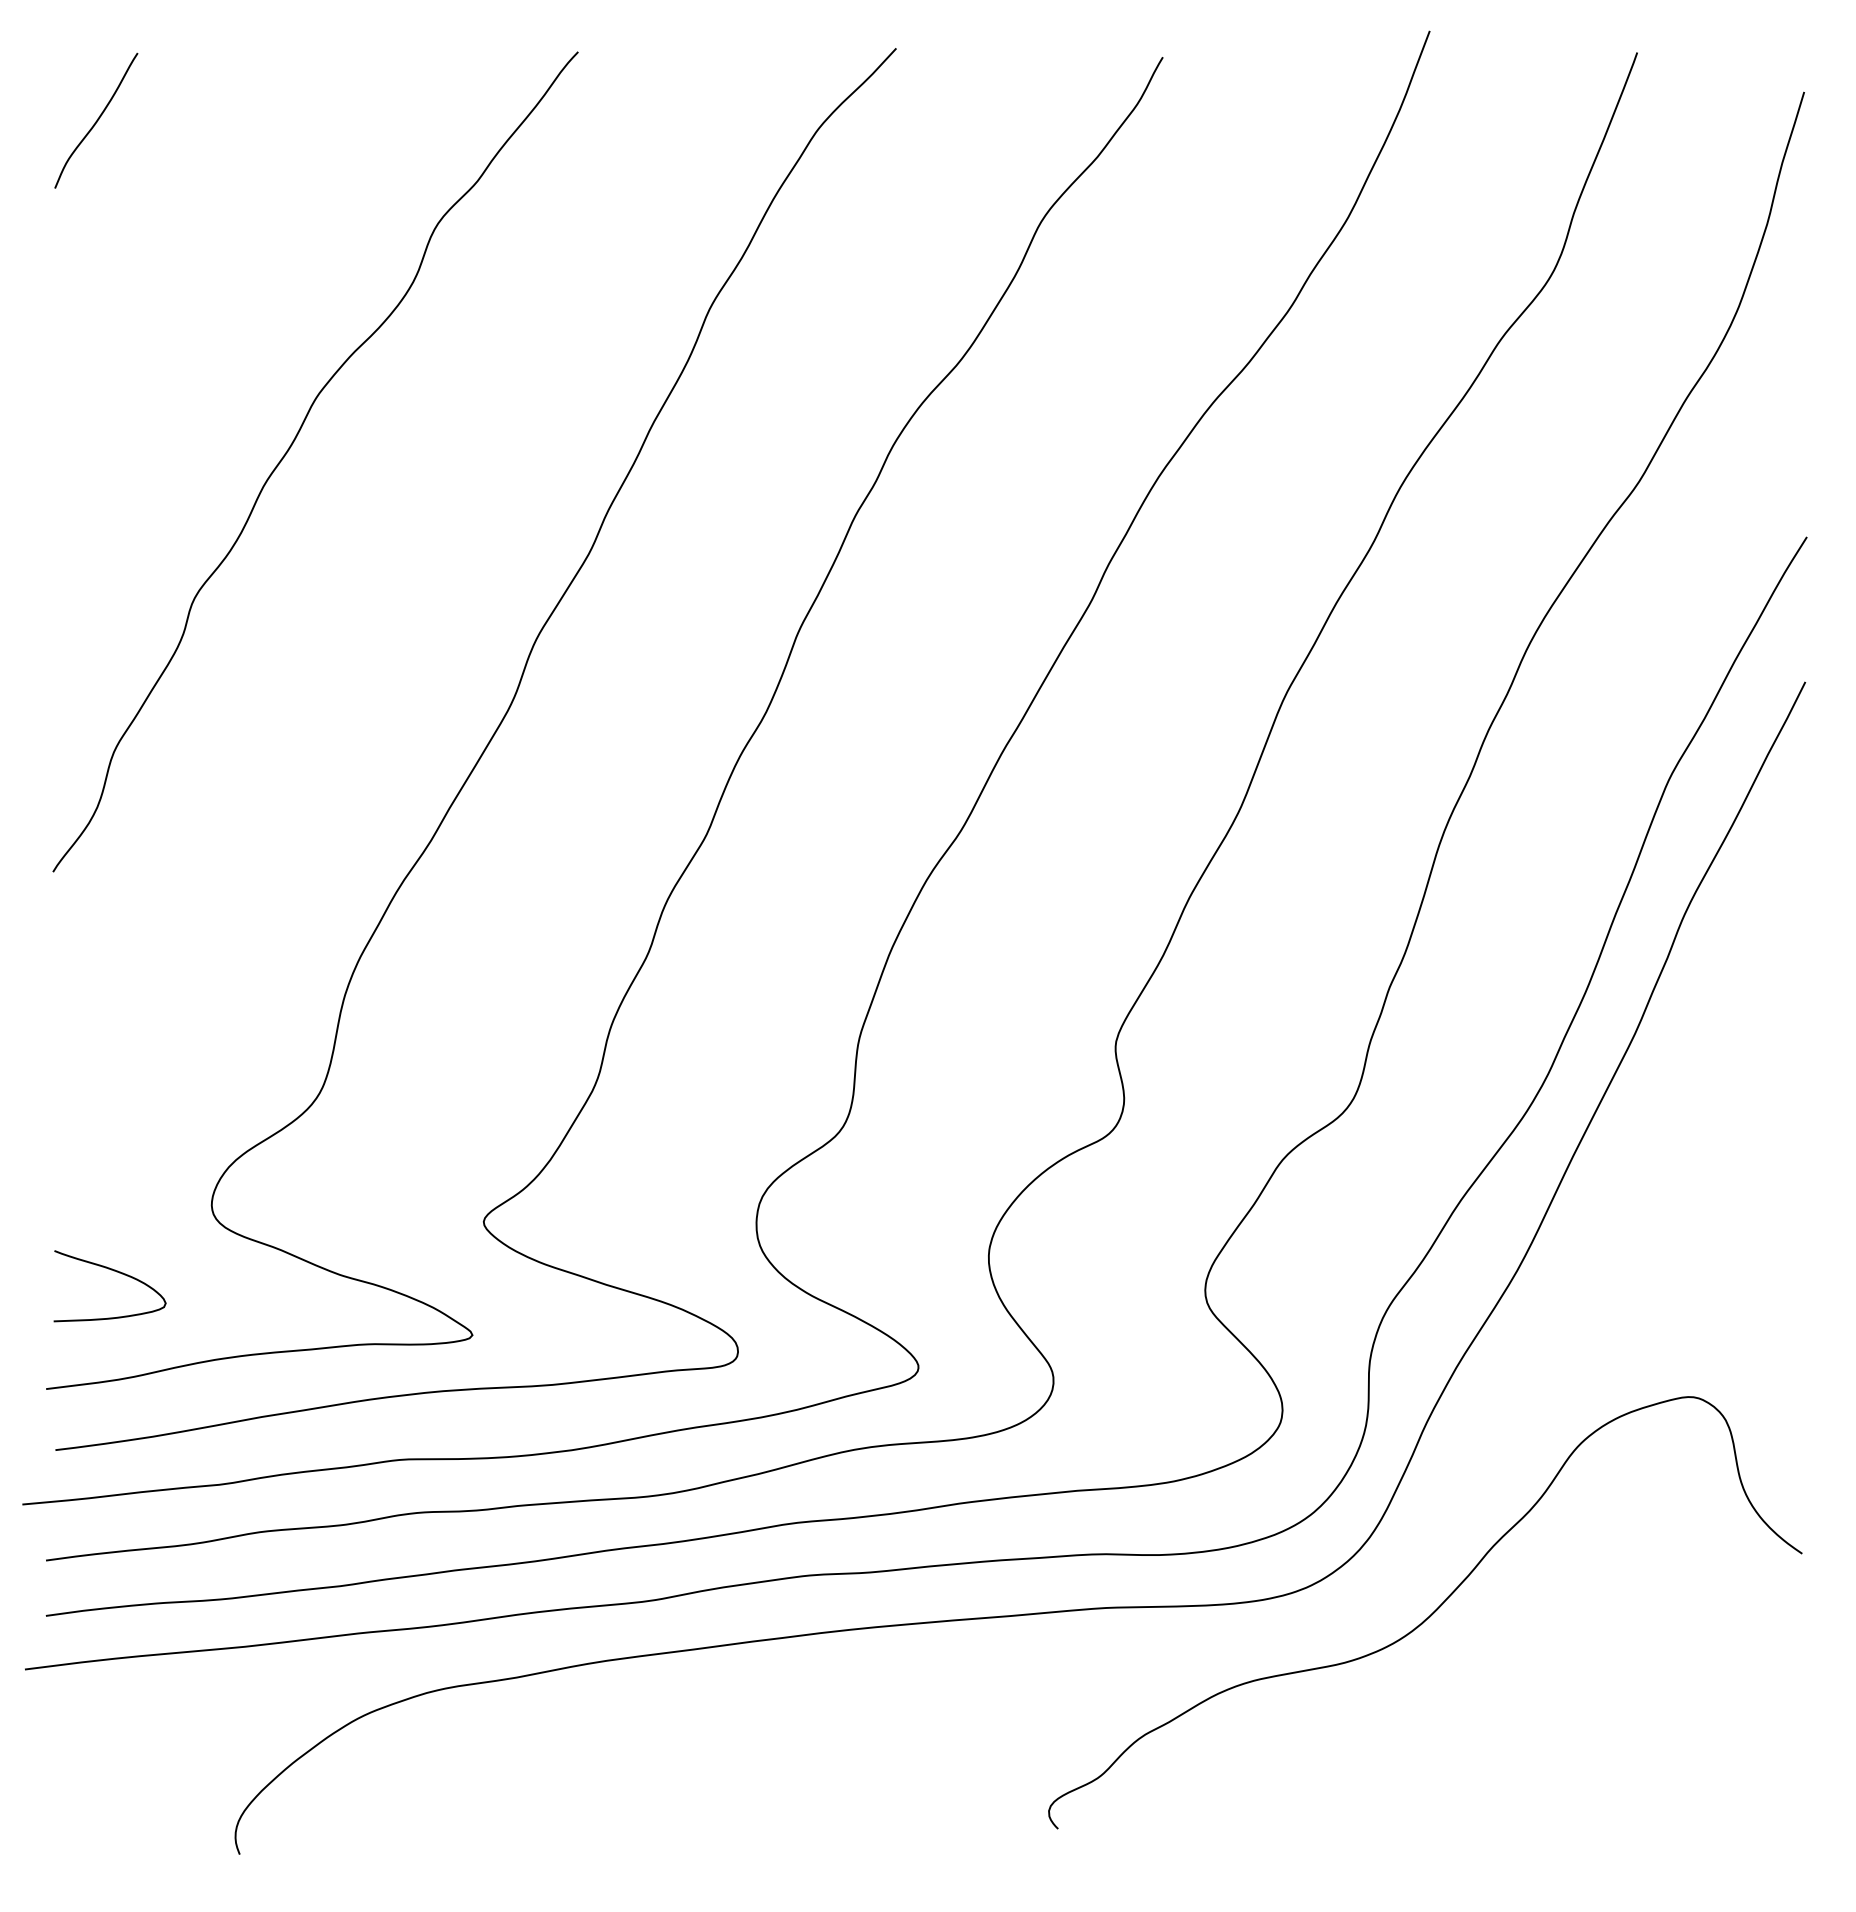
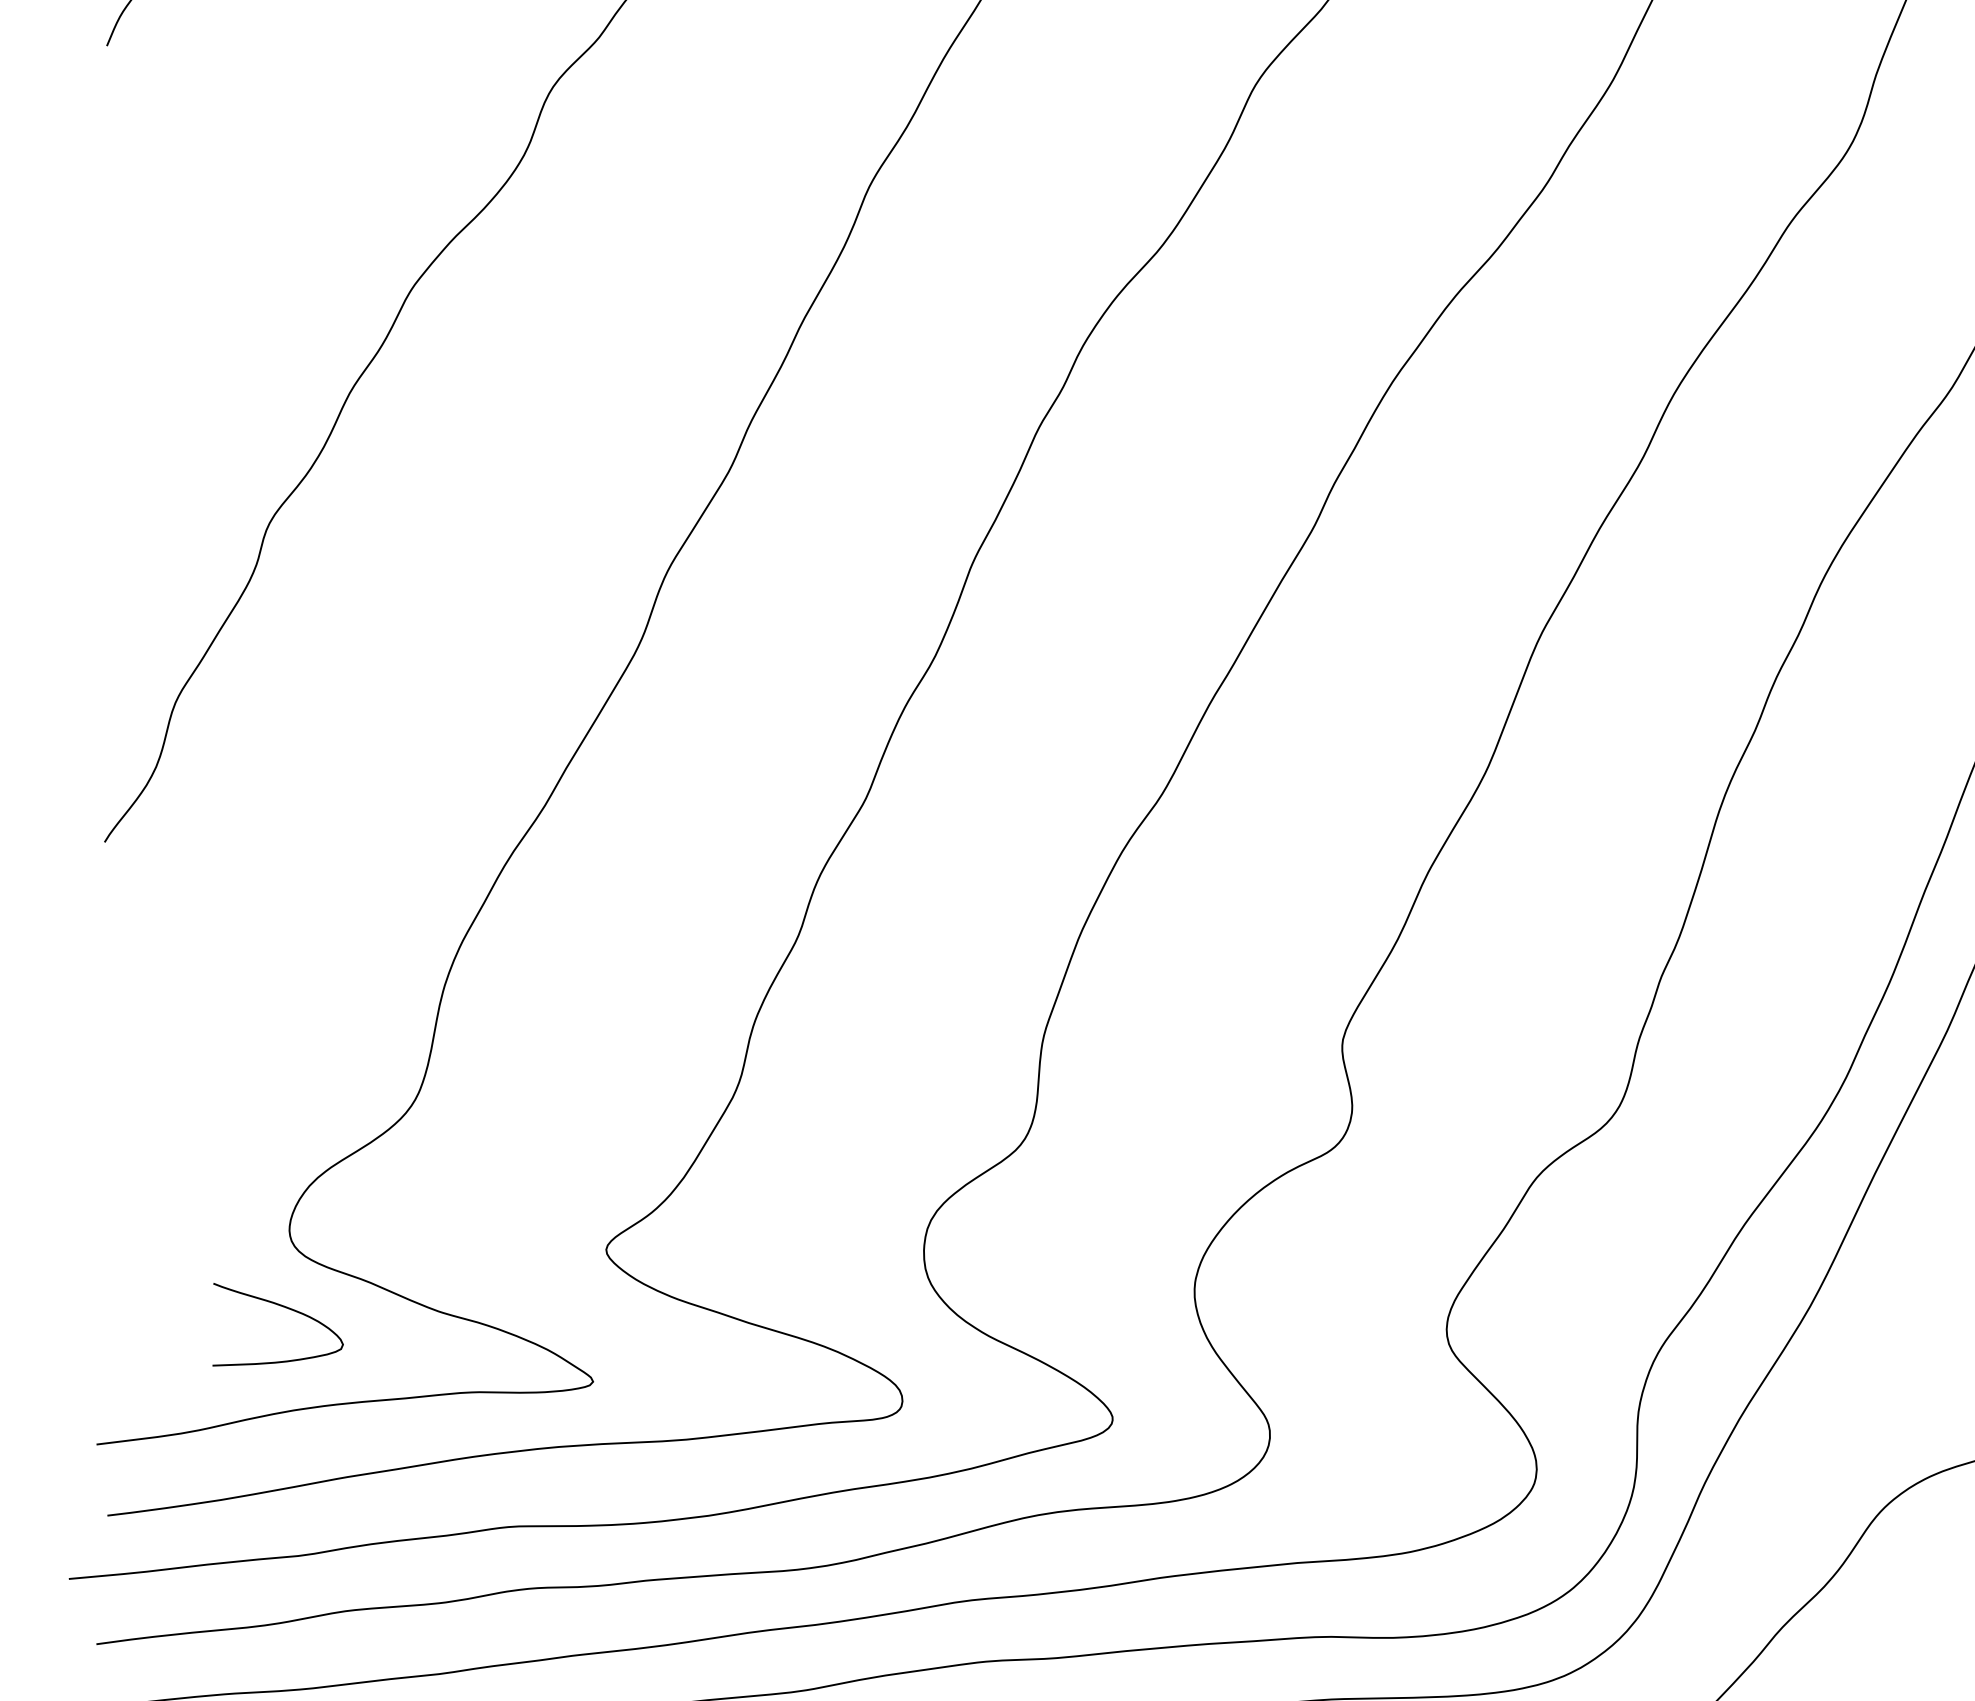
curve: (116, 1272) -> (285, 1308), moved

